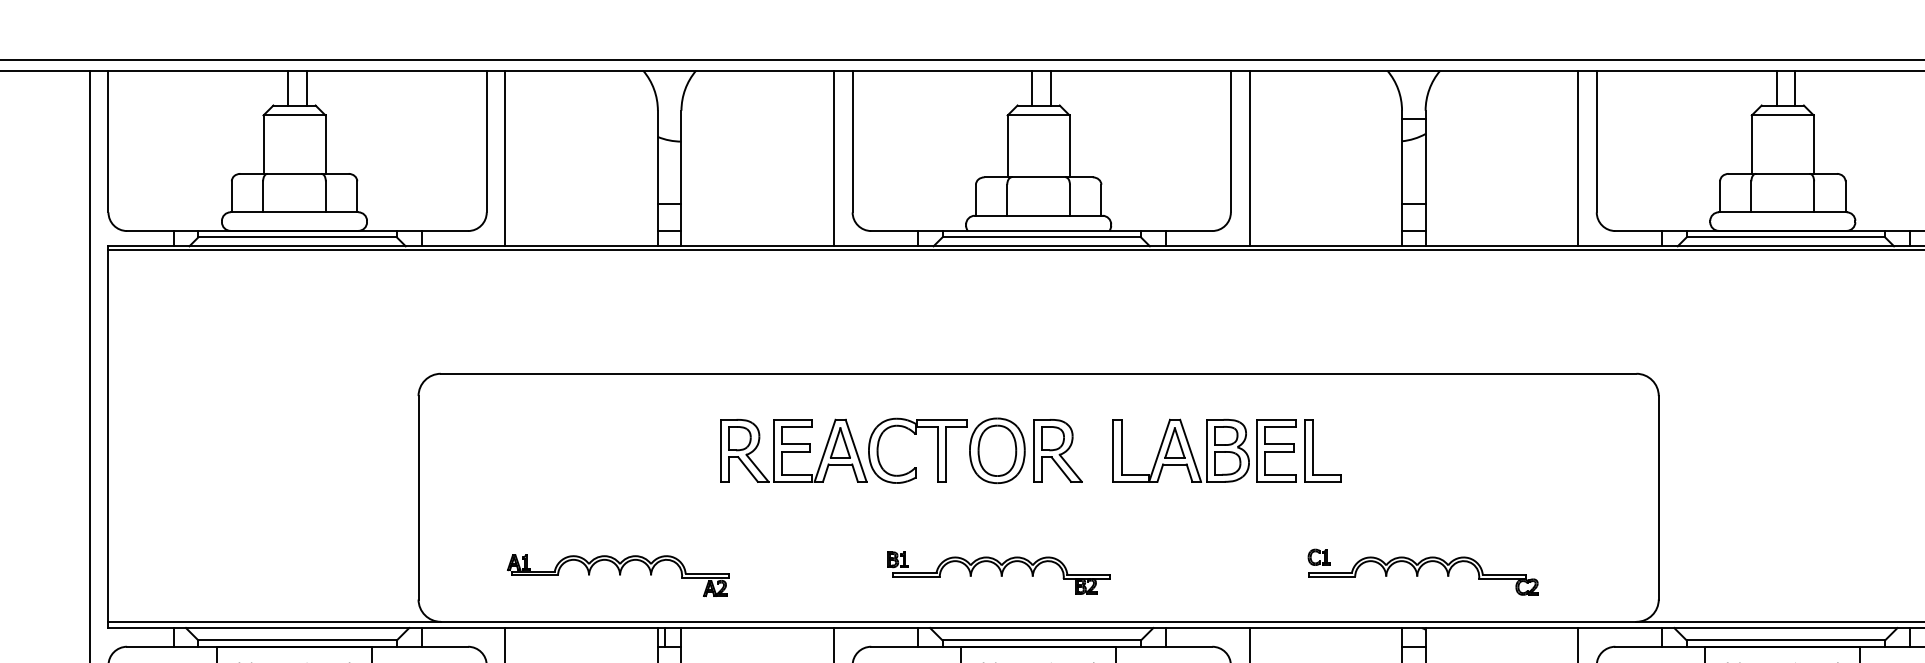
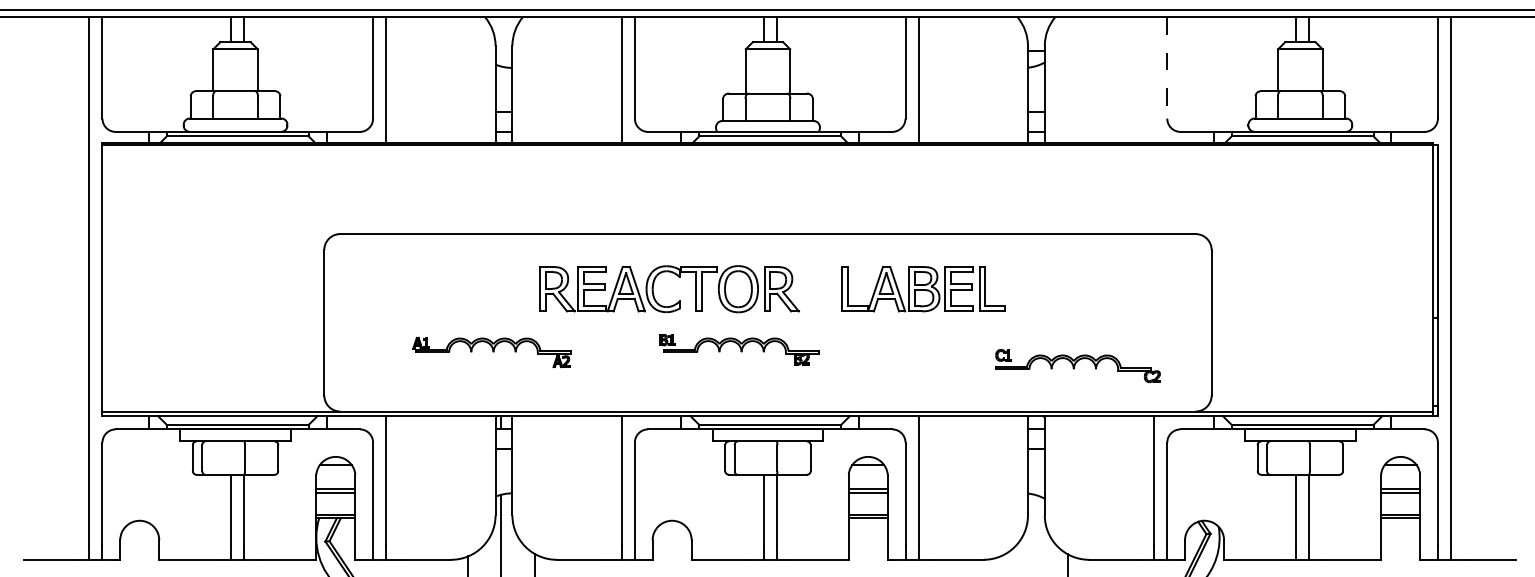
line: (1597, 140) -> (1167, 67), solid -> dashed
line: (1577, 157) -> (1153, 79), removed
part: (1226, 451) -> (923, 289), moved
part: (998, 572) -> (739, 349), moved
part: (1422, 572) -> (1077, 366), moved
part: (617, 575) -> (491, 352), moved

